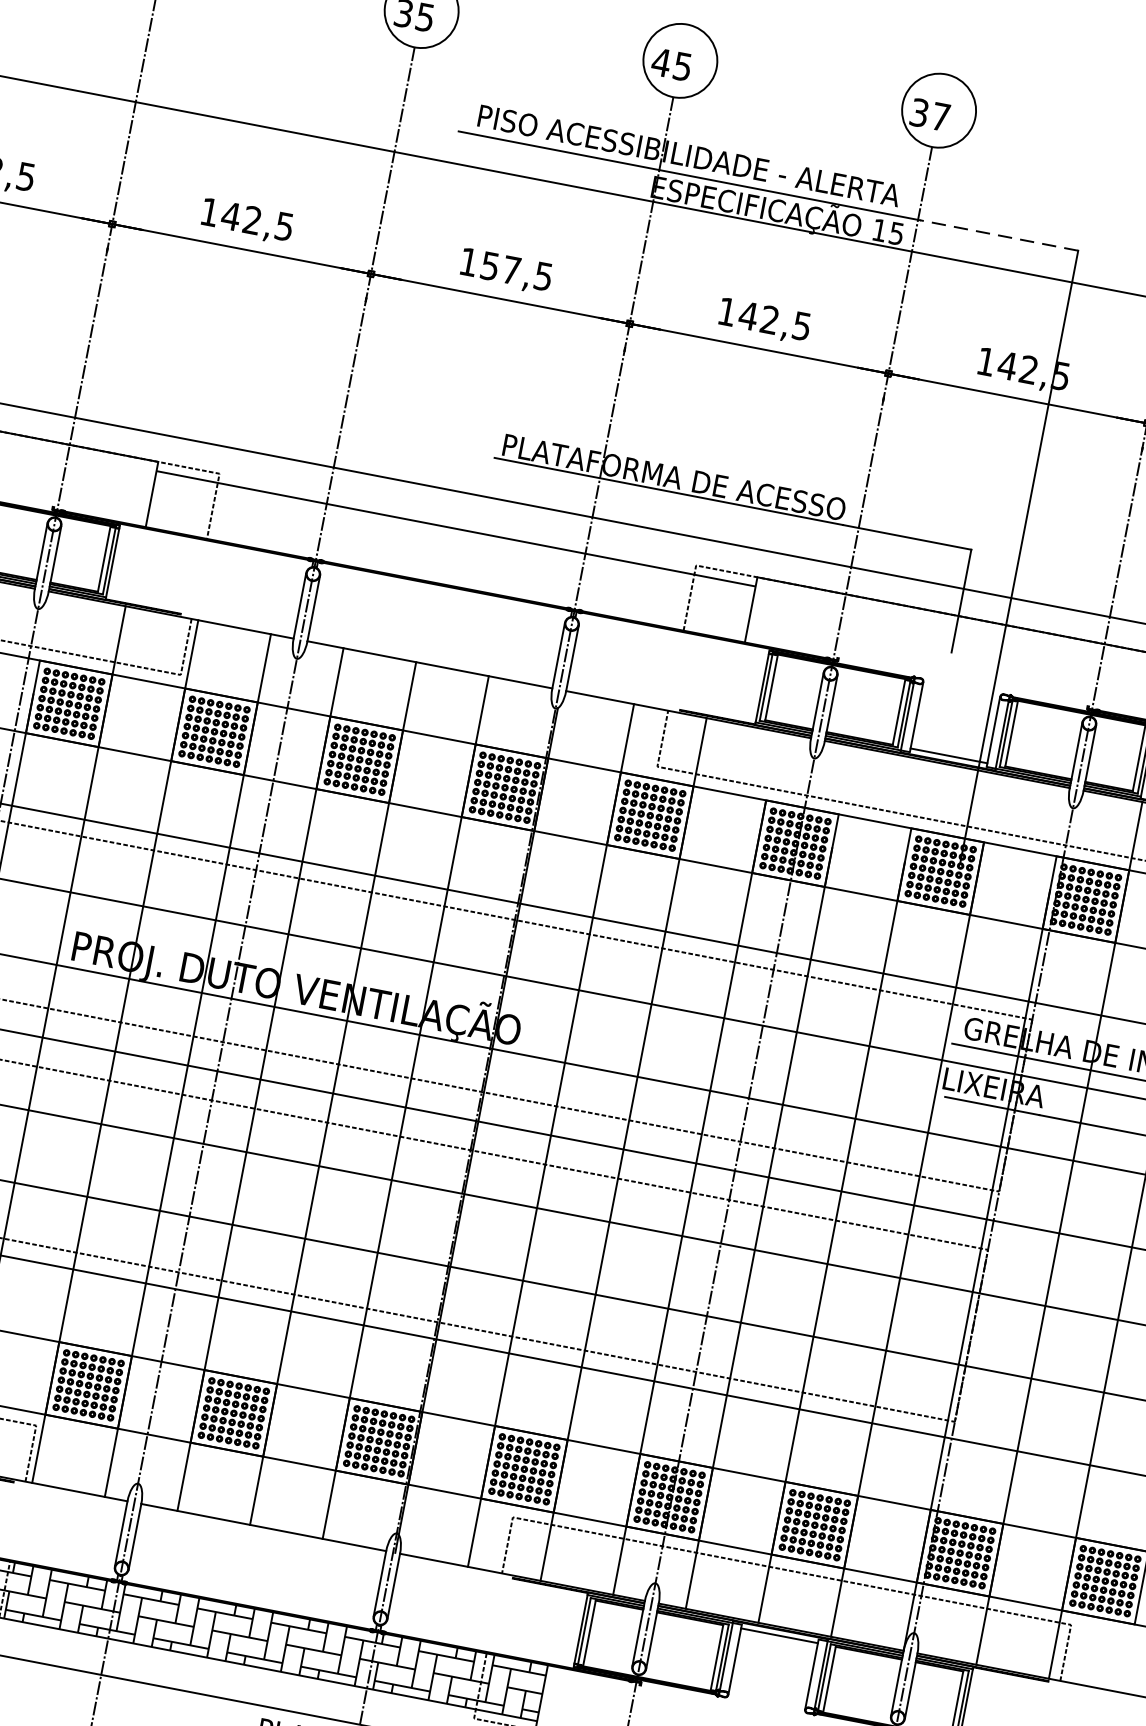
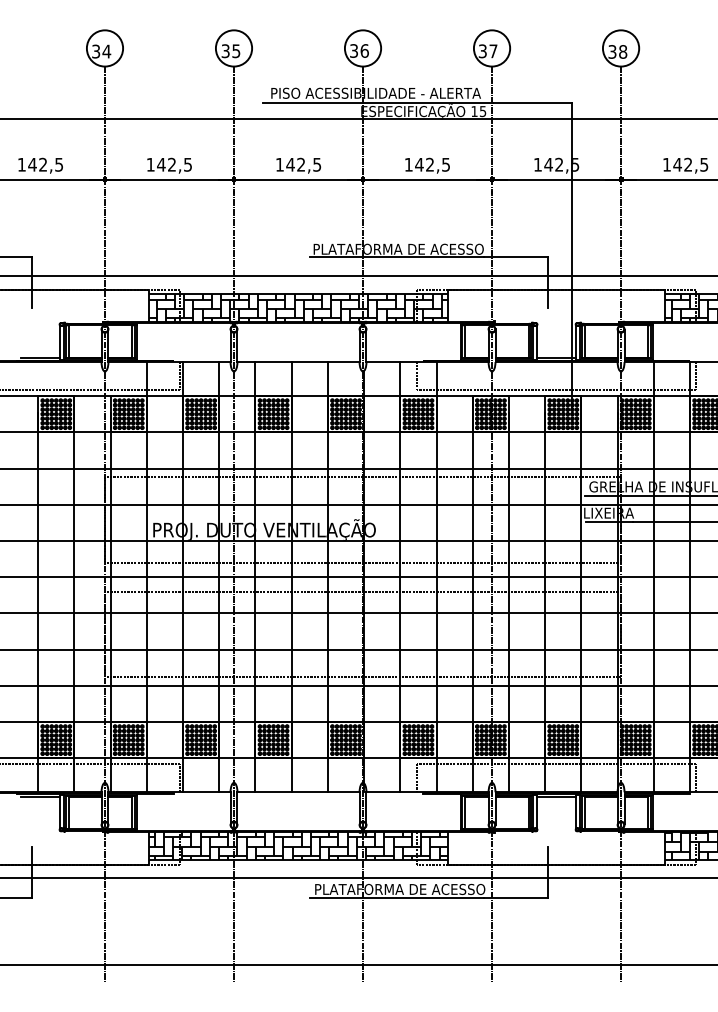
text: (670, 63) -> (358, 50), 45 -> 36
line: (999, 234) -> (532, 102), dashed -> solid
text: (500, 267) -> (295, 164), 157,5 -> 142,5
hatch: (450, 557) -> (298, 308), added

